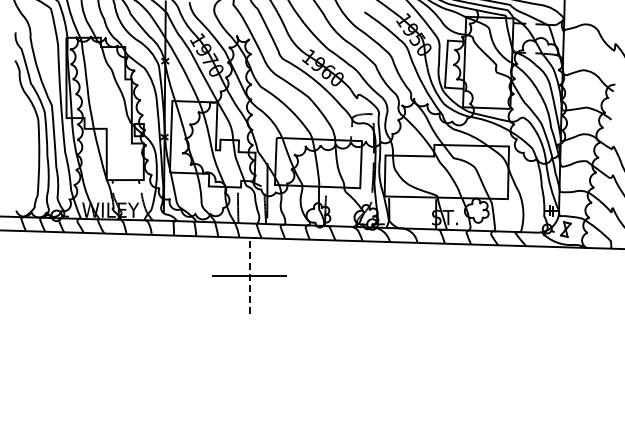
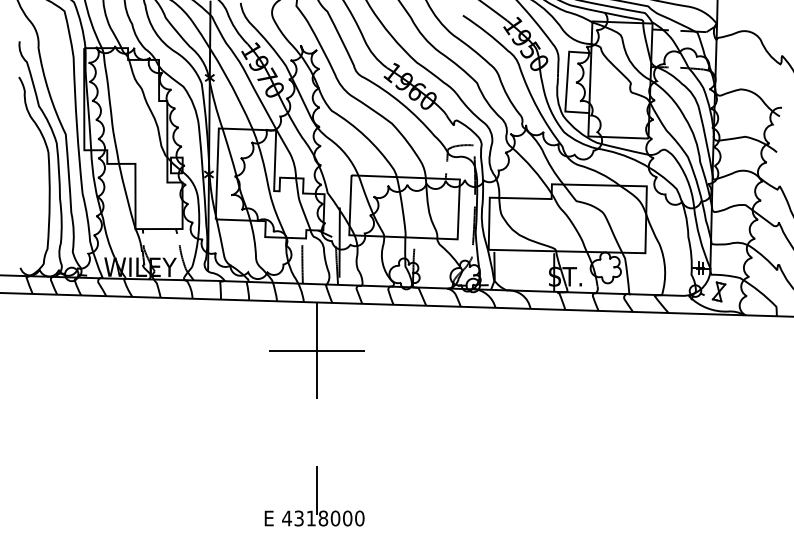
line: (249, 275) -> (316, 350), dashed -> solid
part: (247, 390) -> (314, 496), added

